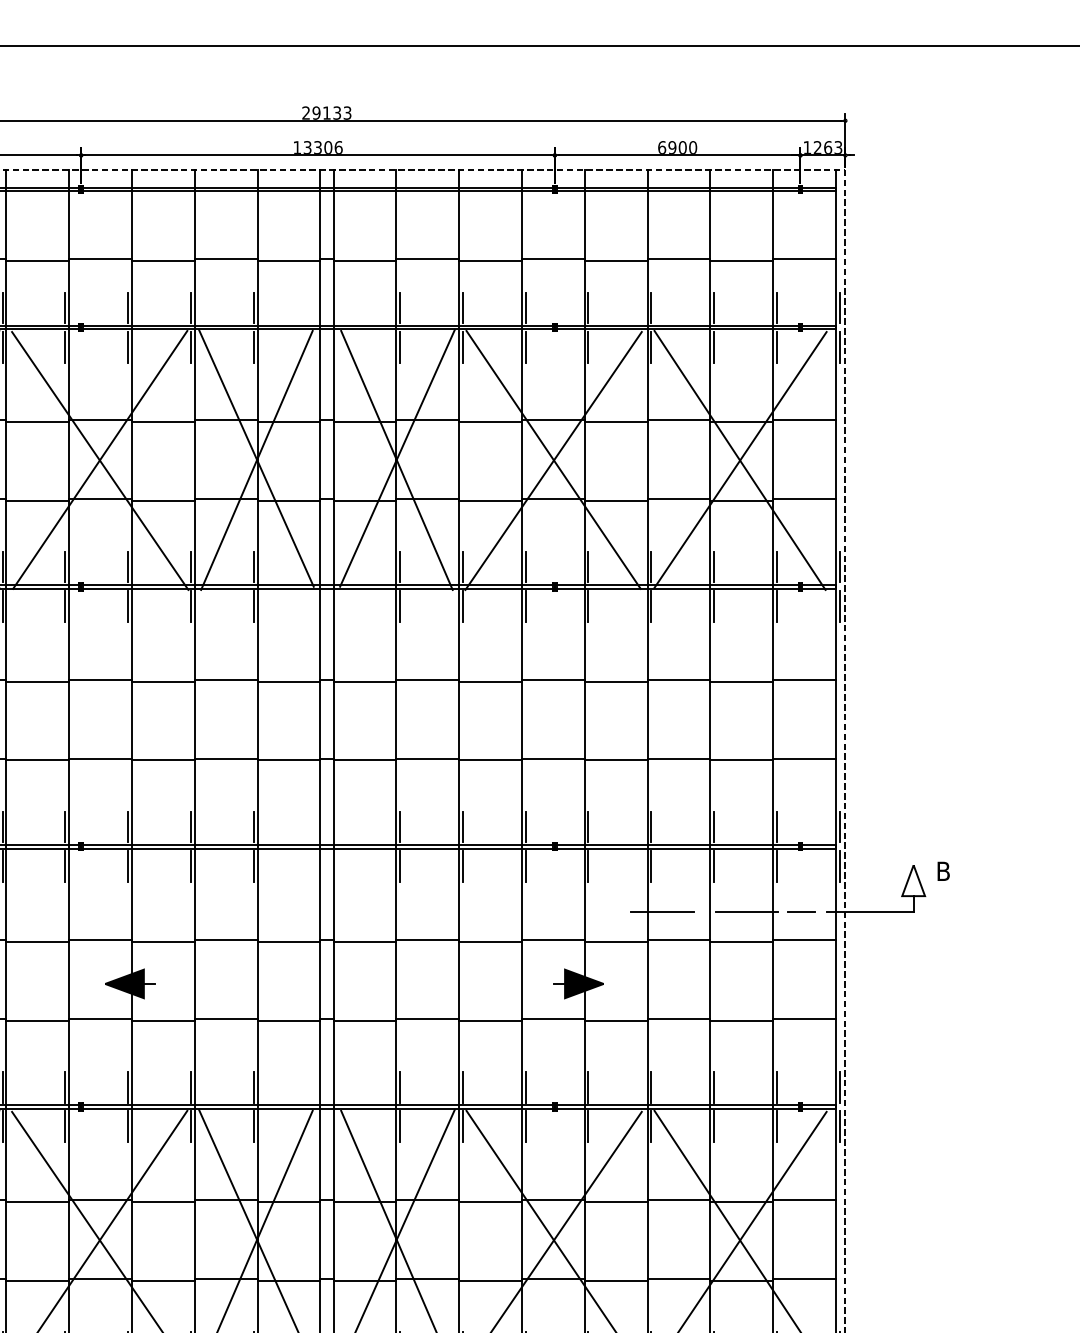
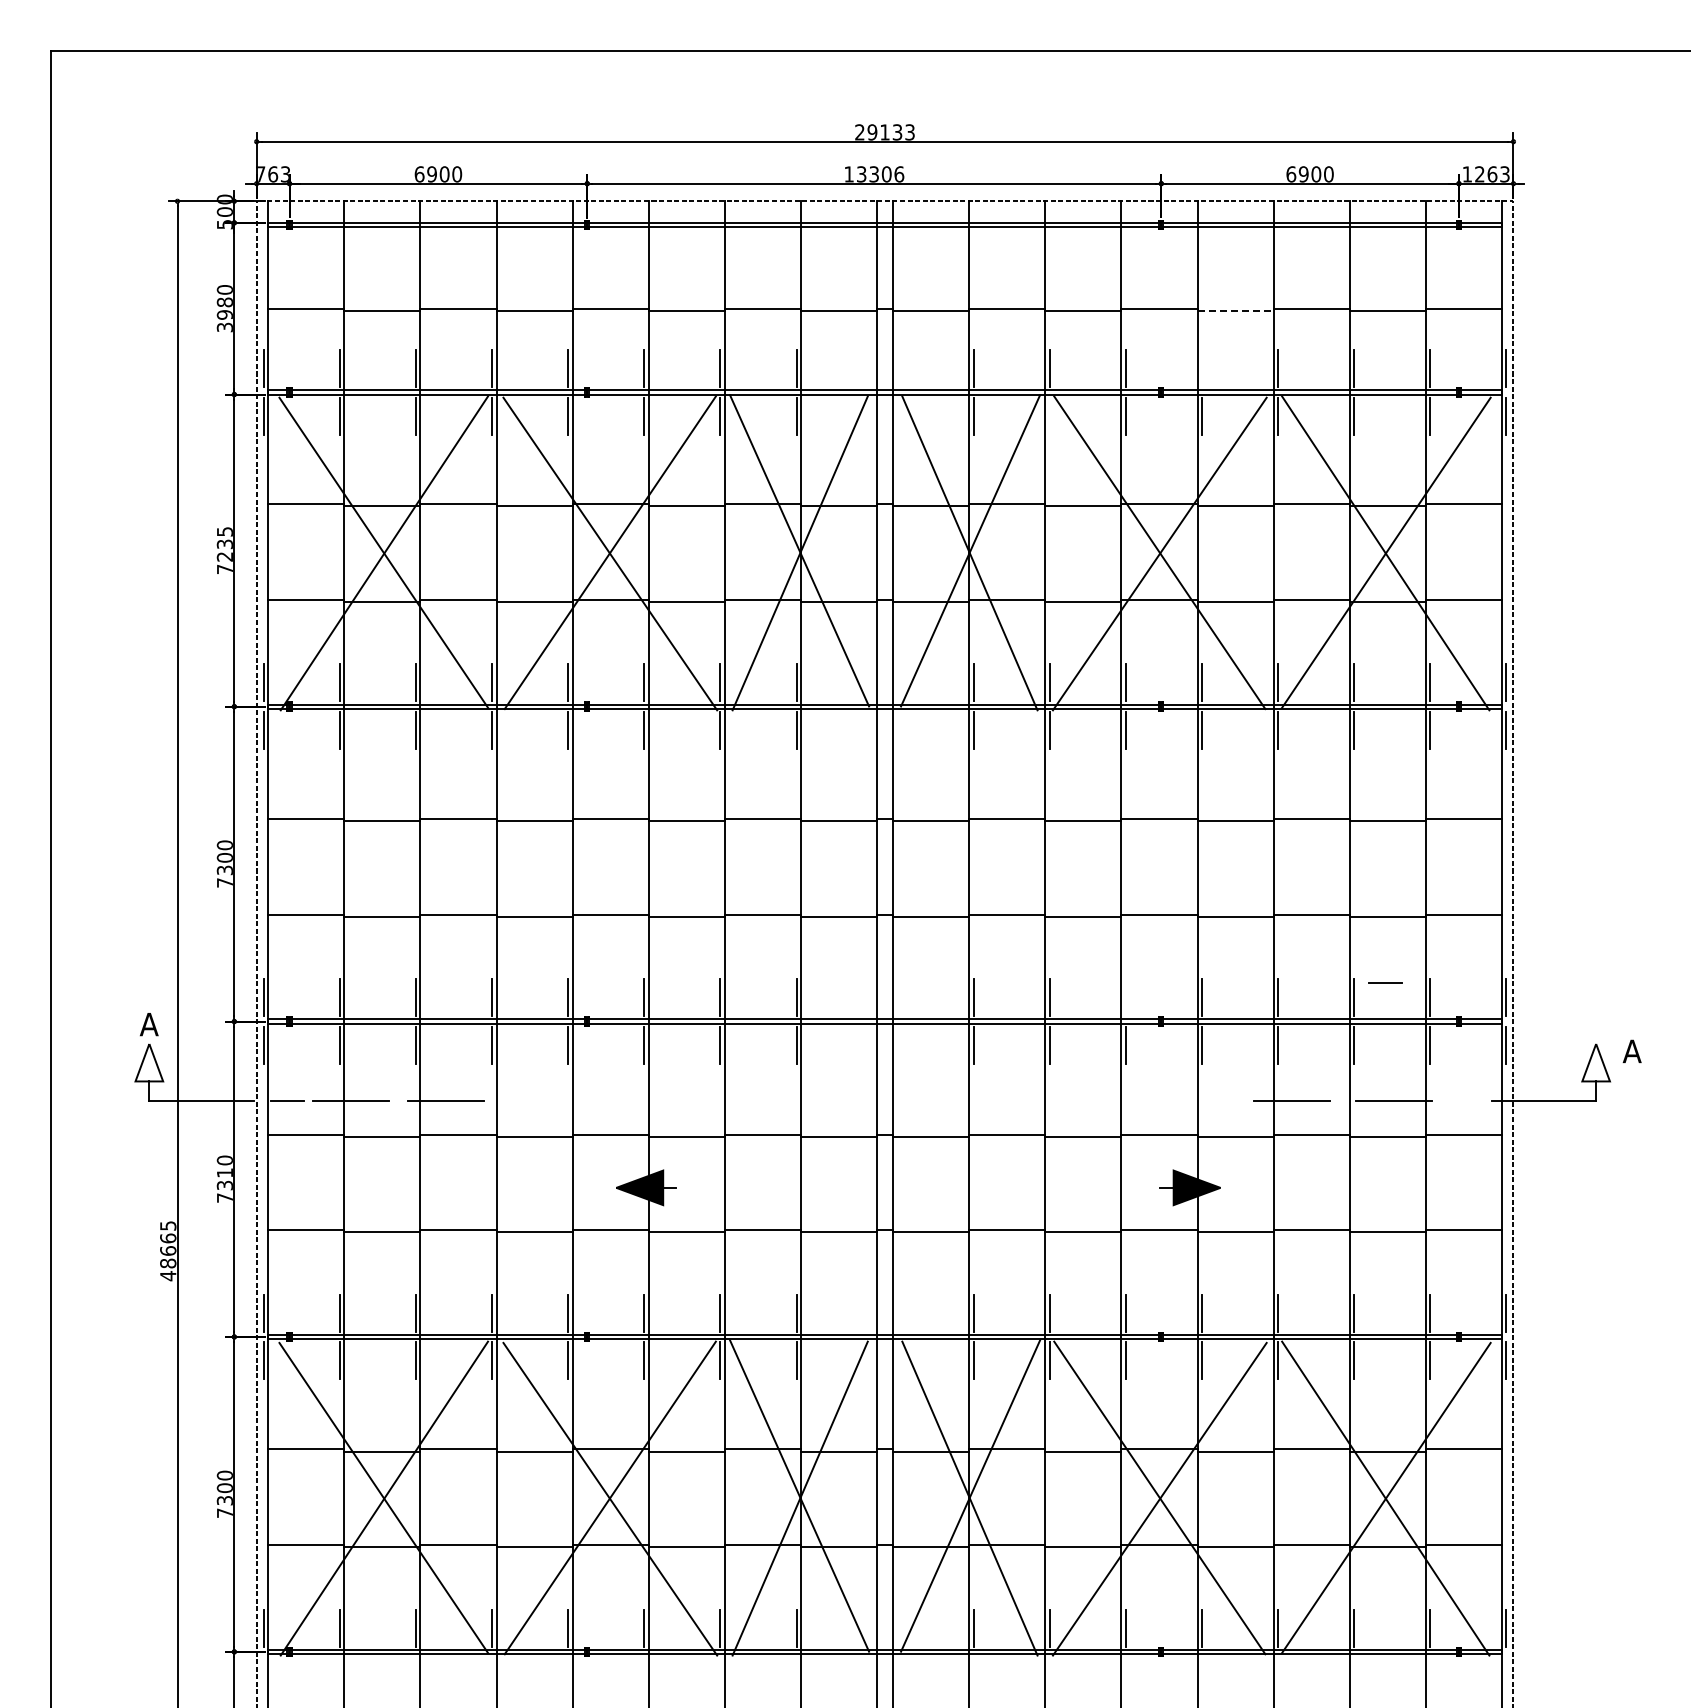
line: (616, 260) -> (1236, 311), solid -> dashed
line: (588, 307) -> (1201, 368), removed
line: (462, 346) -> (1049, 415), removed
line: (525, 826) -> (1125, 997), removed
text: (942, 871) -> (1631, 1051), B -> A
line: (801, 911) -> (1385, 982), moved

